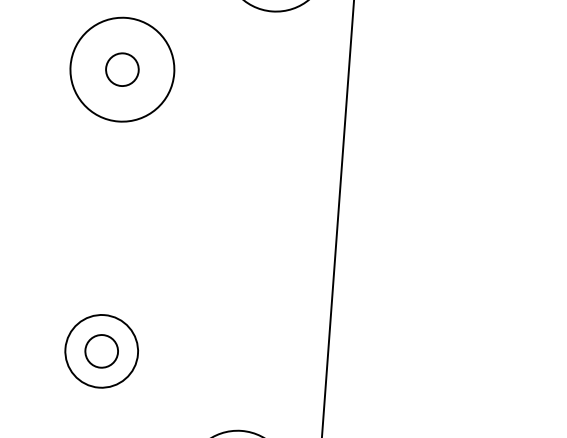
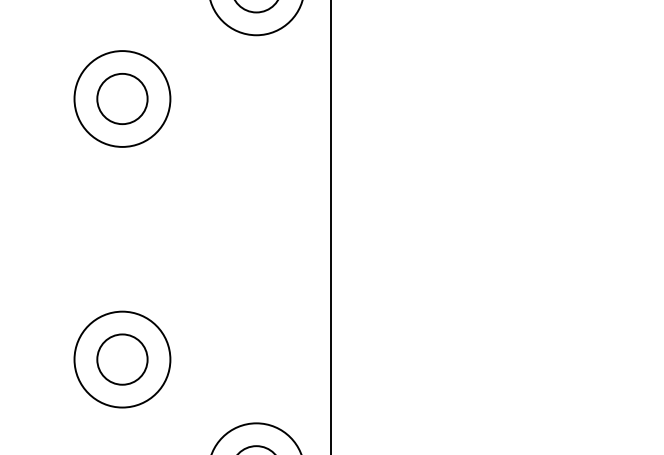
circle: (122, 69) -> (122, 98), size x1.67
circle: (101, 351) -> (122, 359), size x1.43
circle: (101, 351) -> (122, 359), size x1.67

